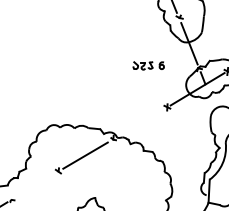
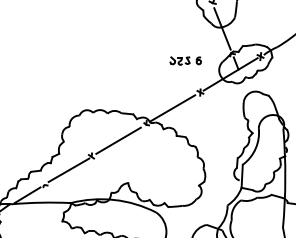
part: (148, 65) -> (185, 60), moved
line: (140, 123) -> (173, 108), added
line: (35, 184) -> (68, 169), added

